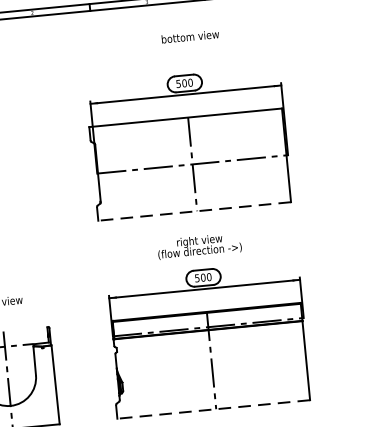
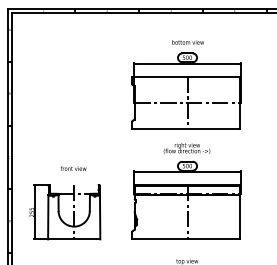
text: (189, 37) -> (187, 42), moved
line: (195, 212) -> (186, 129), dashed -> solid
line: (214, 409) -> (186, 239), dashed -> solid

